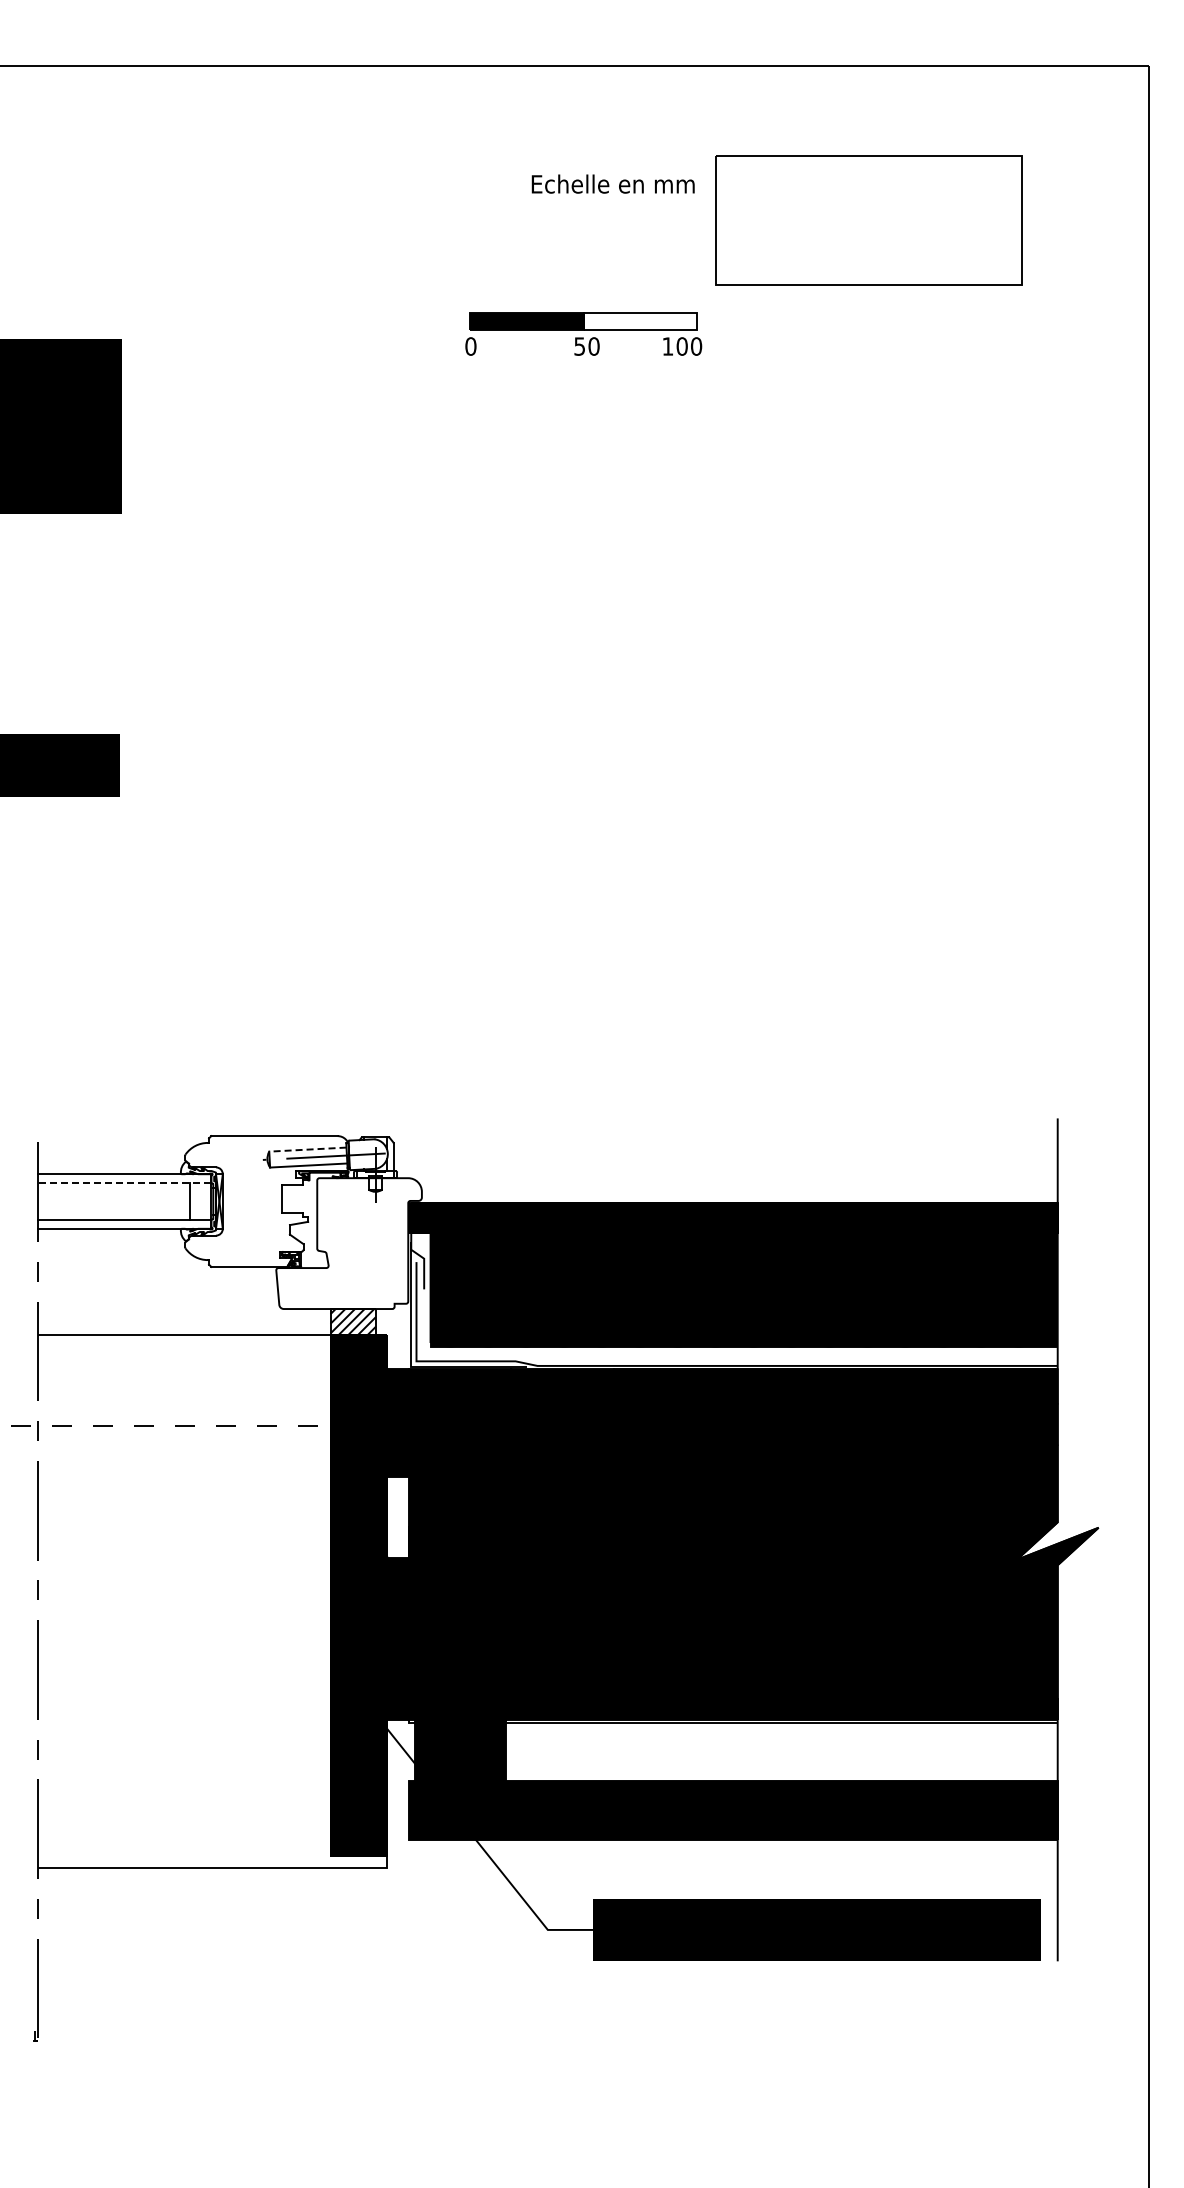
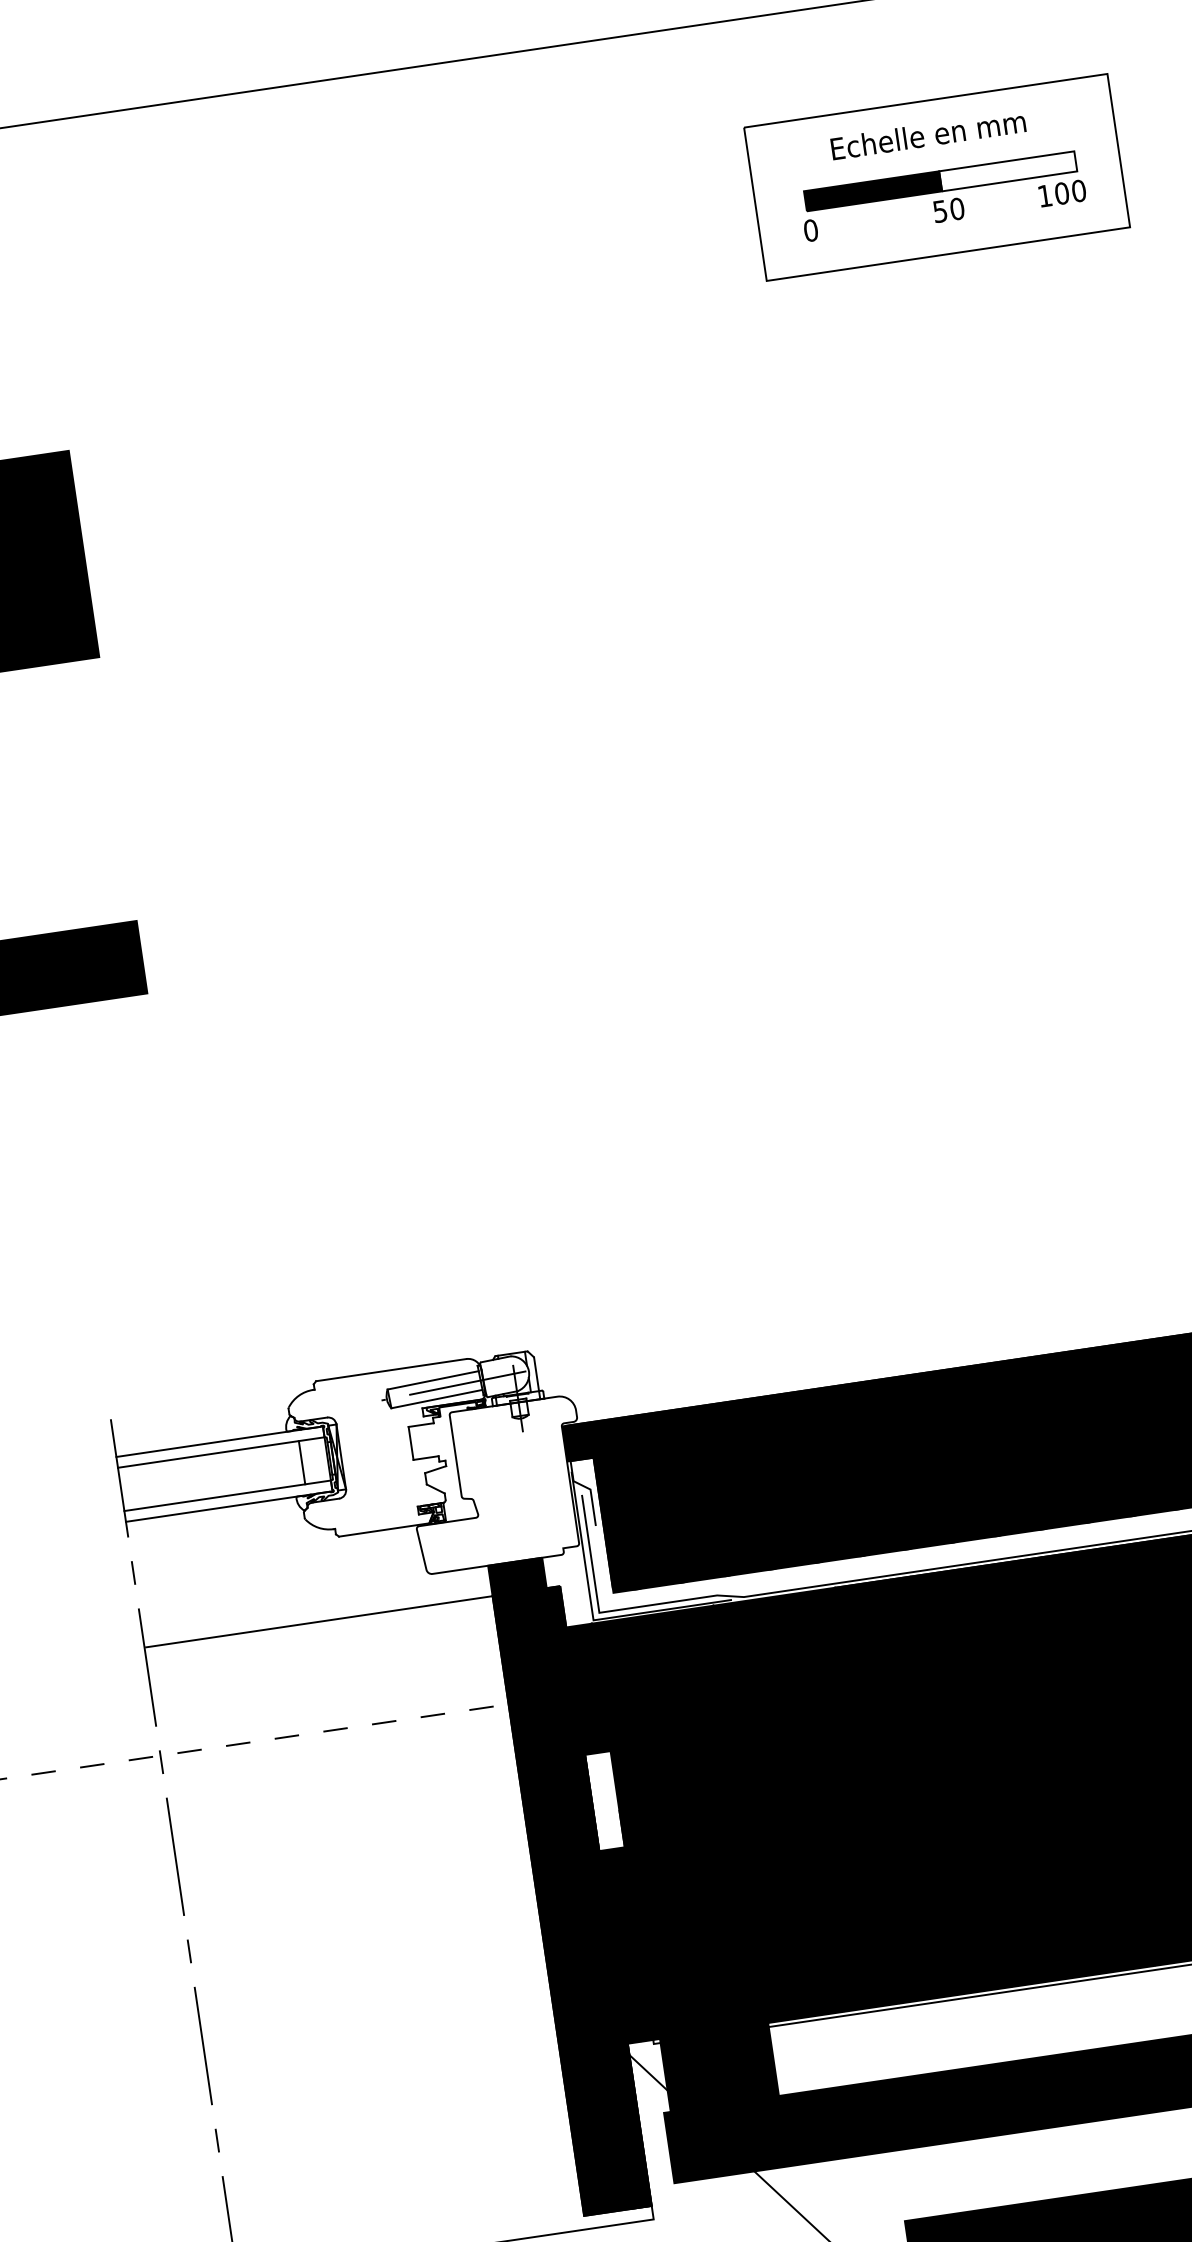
text: (612, 183) -> (927, 134), moved
part: (583, 333) -> (942, 195), moved
line: (307, 1149) -> (432, 1380), dashed -> solid
line: (124, 1183) -> (221, 1452), dashed -> solid
fill: (353, 1321) -> (517, 1576), added

